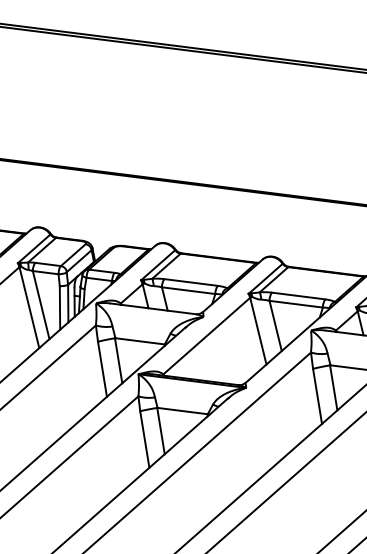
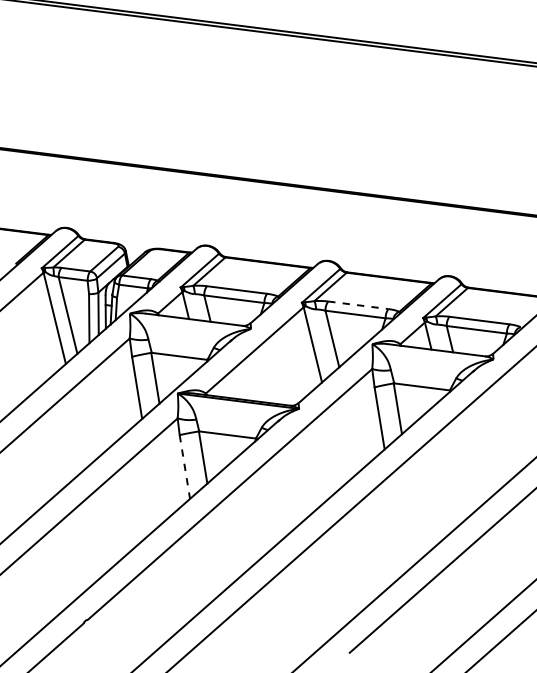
line: (298, 296) -> (358, 305), solid -> dashed
line: (144, 439) -> (184, 467), solid -> dashed

